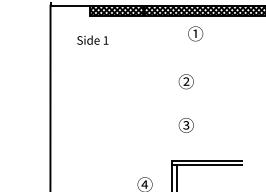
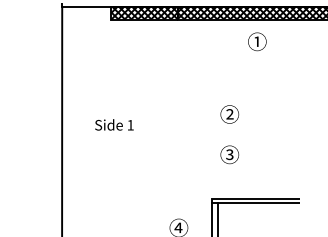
text: (195, 33) -> (257, 41), moved
text: (92, 39) -> (114, 124), moved
text: (185, 81) -> (228, 114), moved

